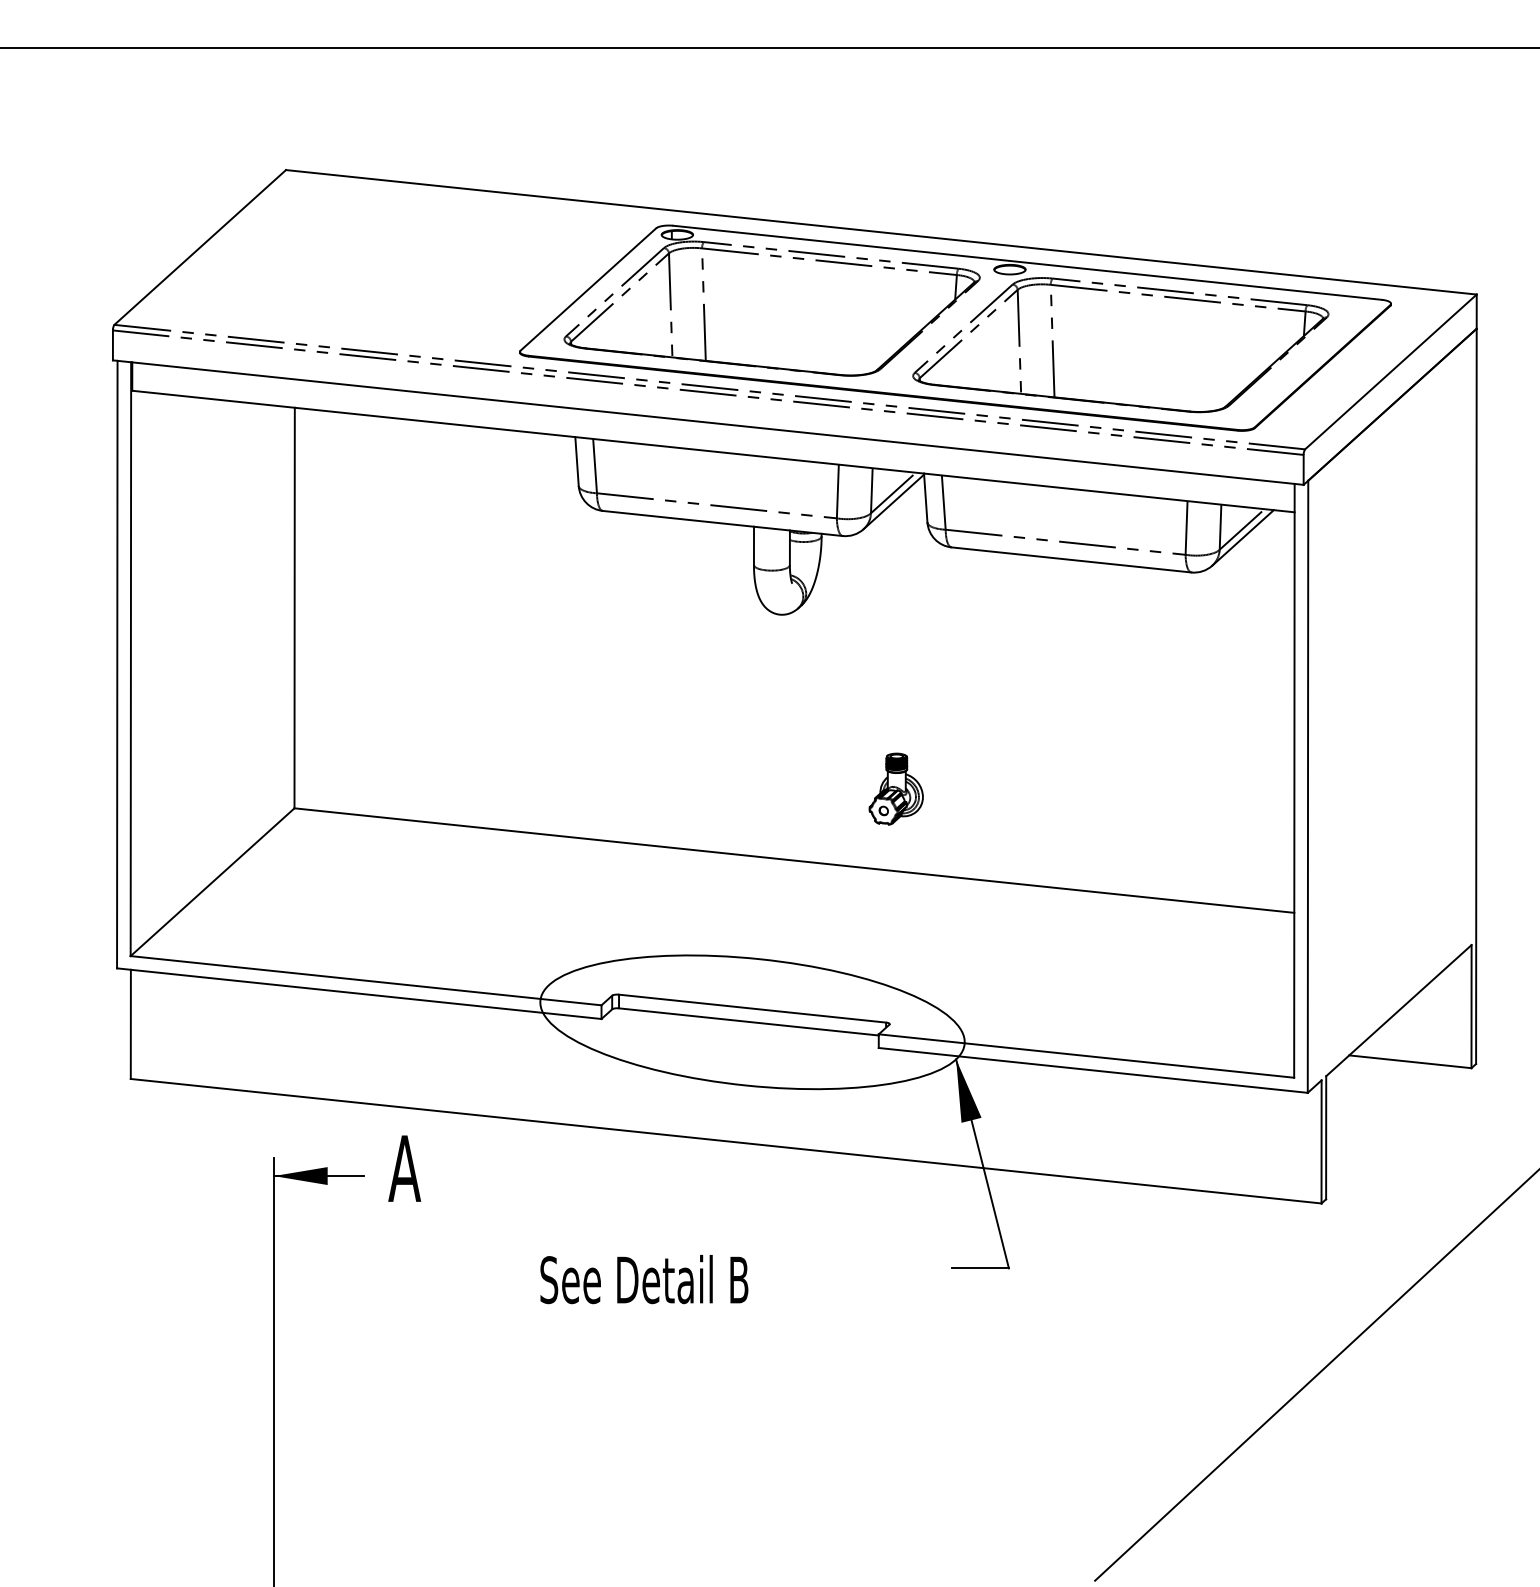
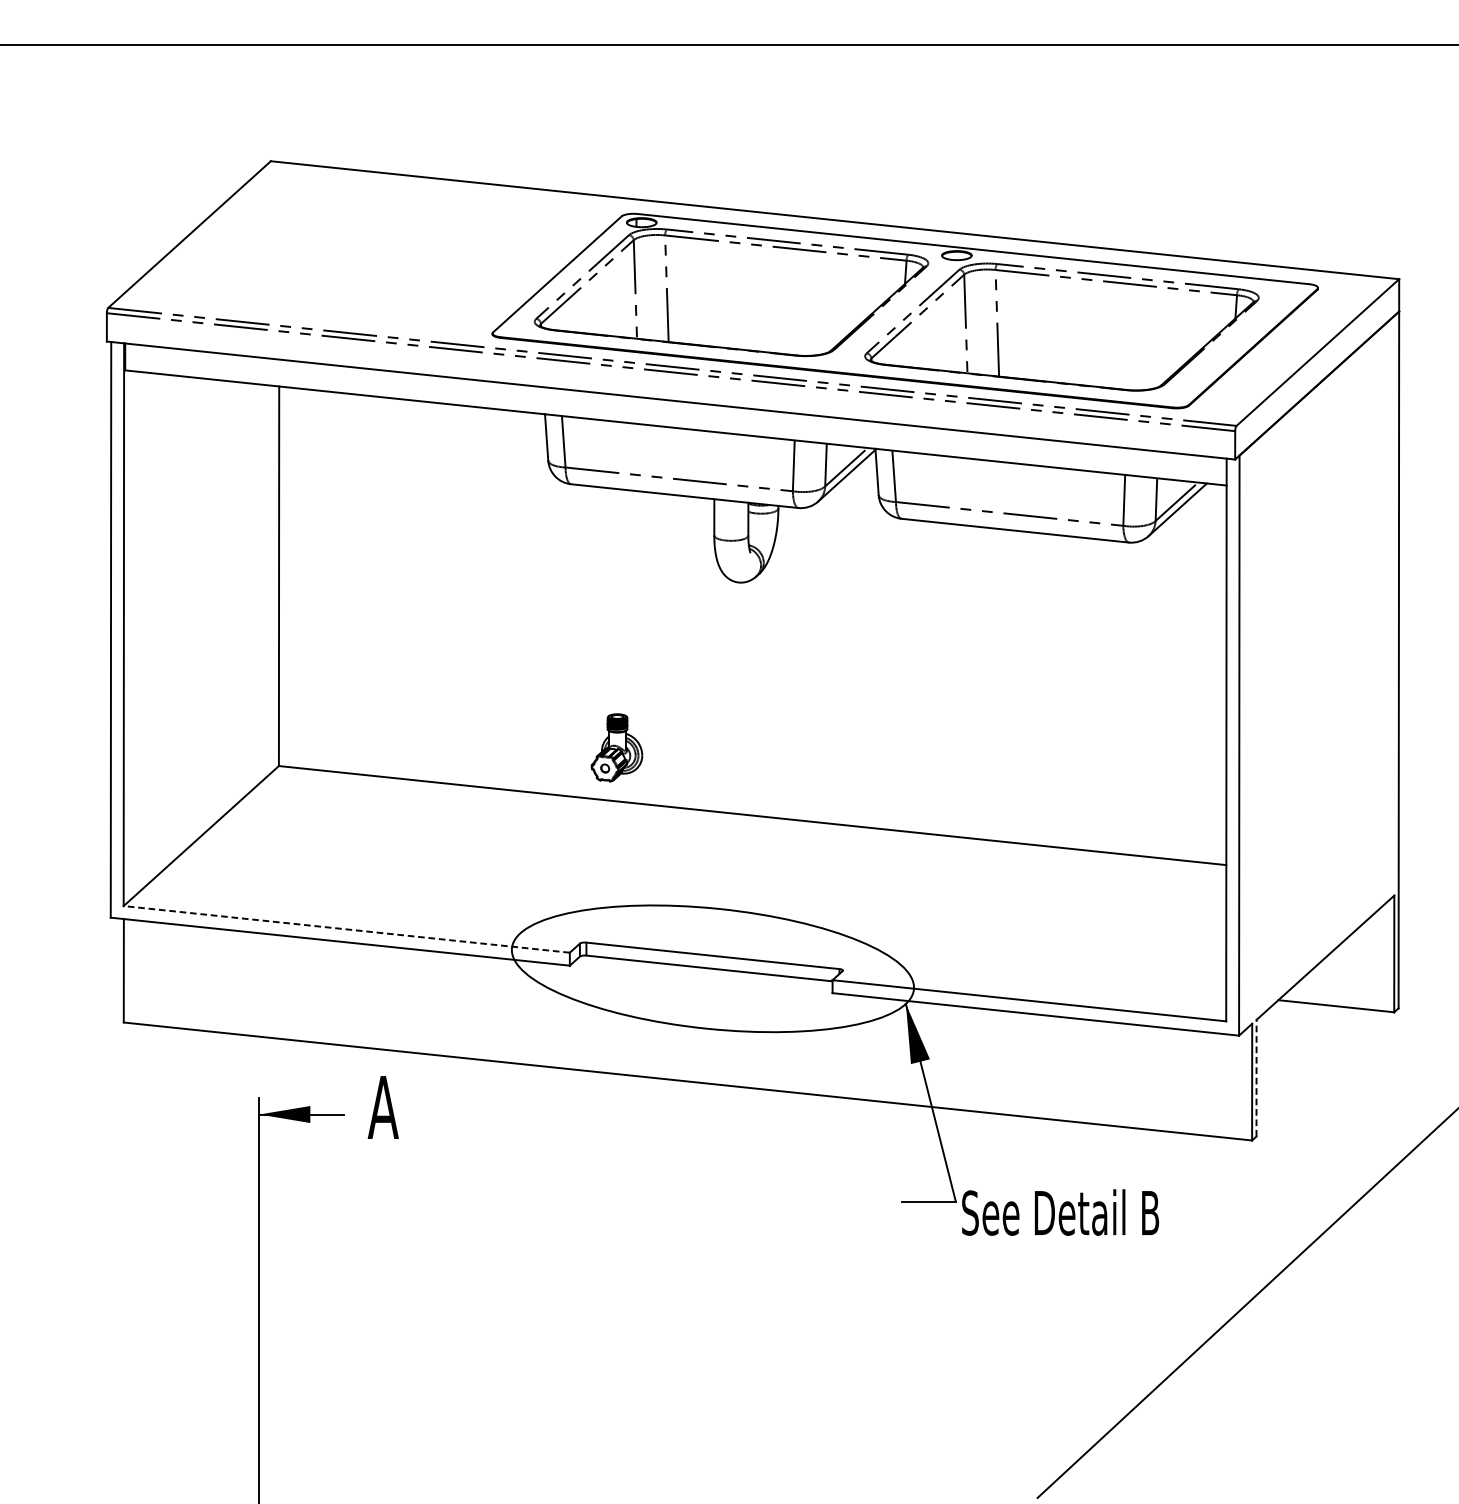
part: (895, 788) -> (616, 747), moved
line: (366, 980) -> (347, 929), solid -> dashed
line: (1326, 1137) -> (1256, 1077), solid -> dashed
text: (644, 1279) -> (1060, 1212), moved

